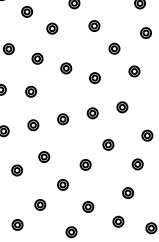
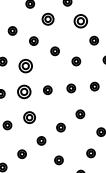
part: (94, 25) -> (80, 20), size x1.6
part: (52, 28) -> (48, 19), size x1.4
part: (30, 91) -> (25, 65), size x1.6
part: (33, 125) -> (24, 92), size x1.6
part: (44, 156) -> (29, 117), size x1.4

